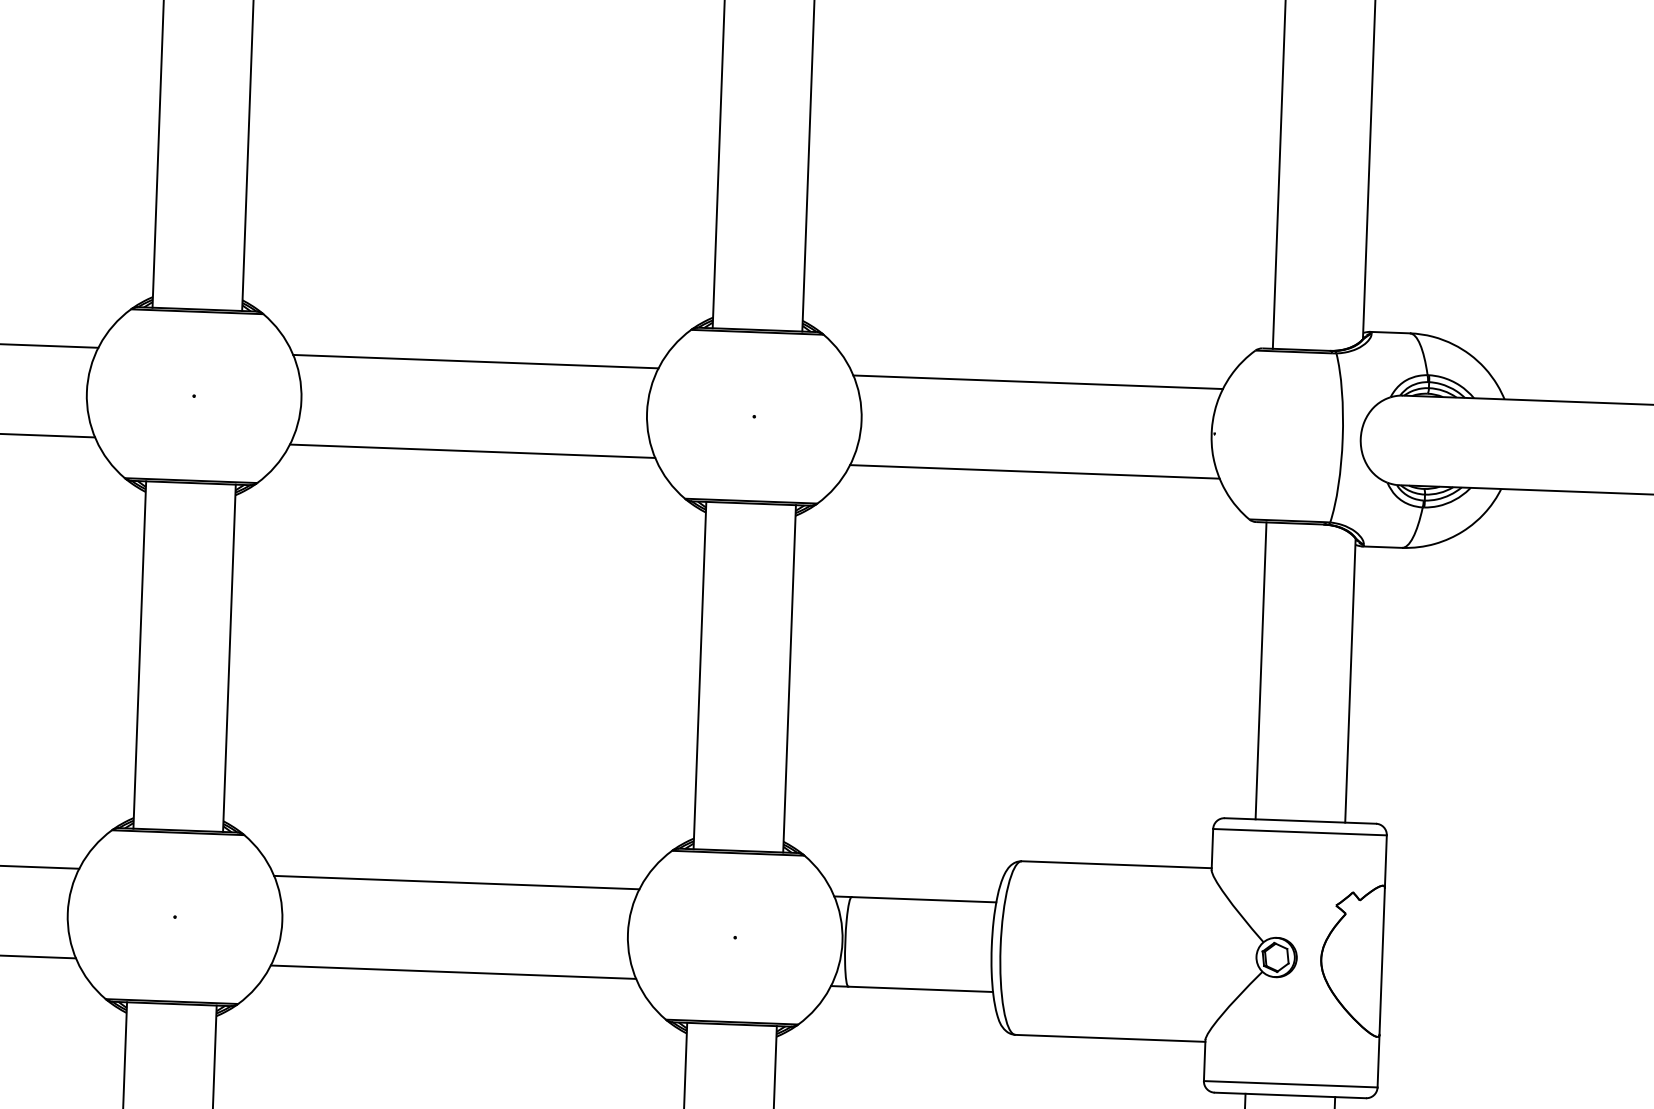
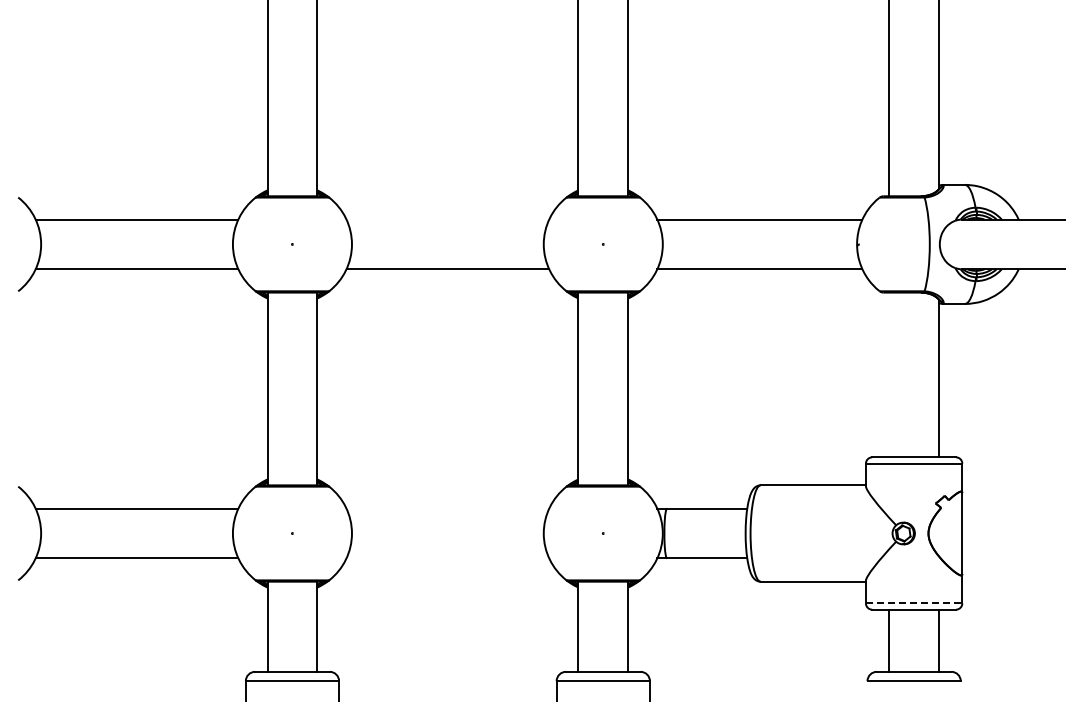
line: (475, 361) -> (447, 219), removed
line: (1261, 670) -> (889, 374), removed
line: (456, 882) -> (447, 508), removed
line: (452, 972) -> (447, 558), removed
line: (1291, 1084) -> (914, 603), solid -> dashed

